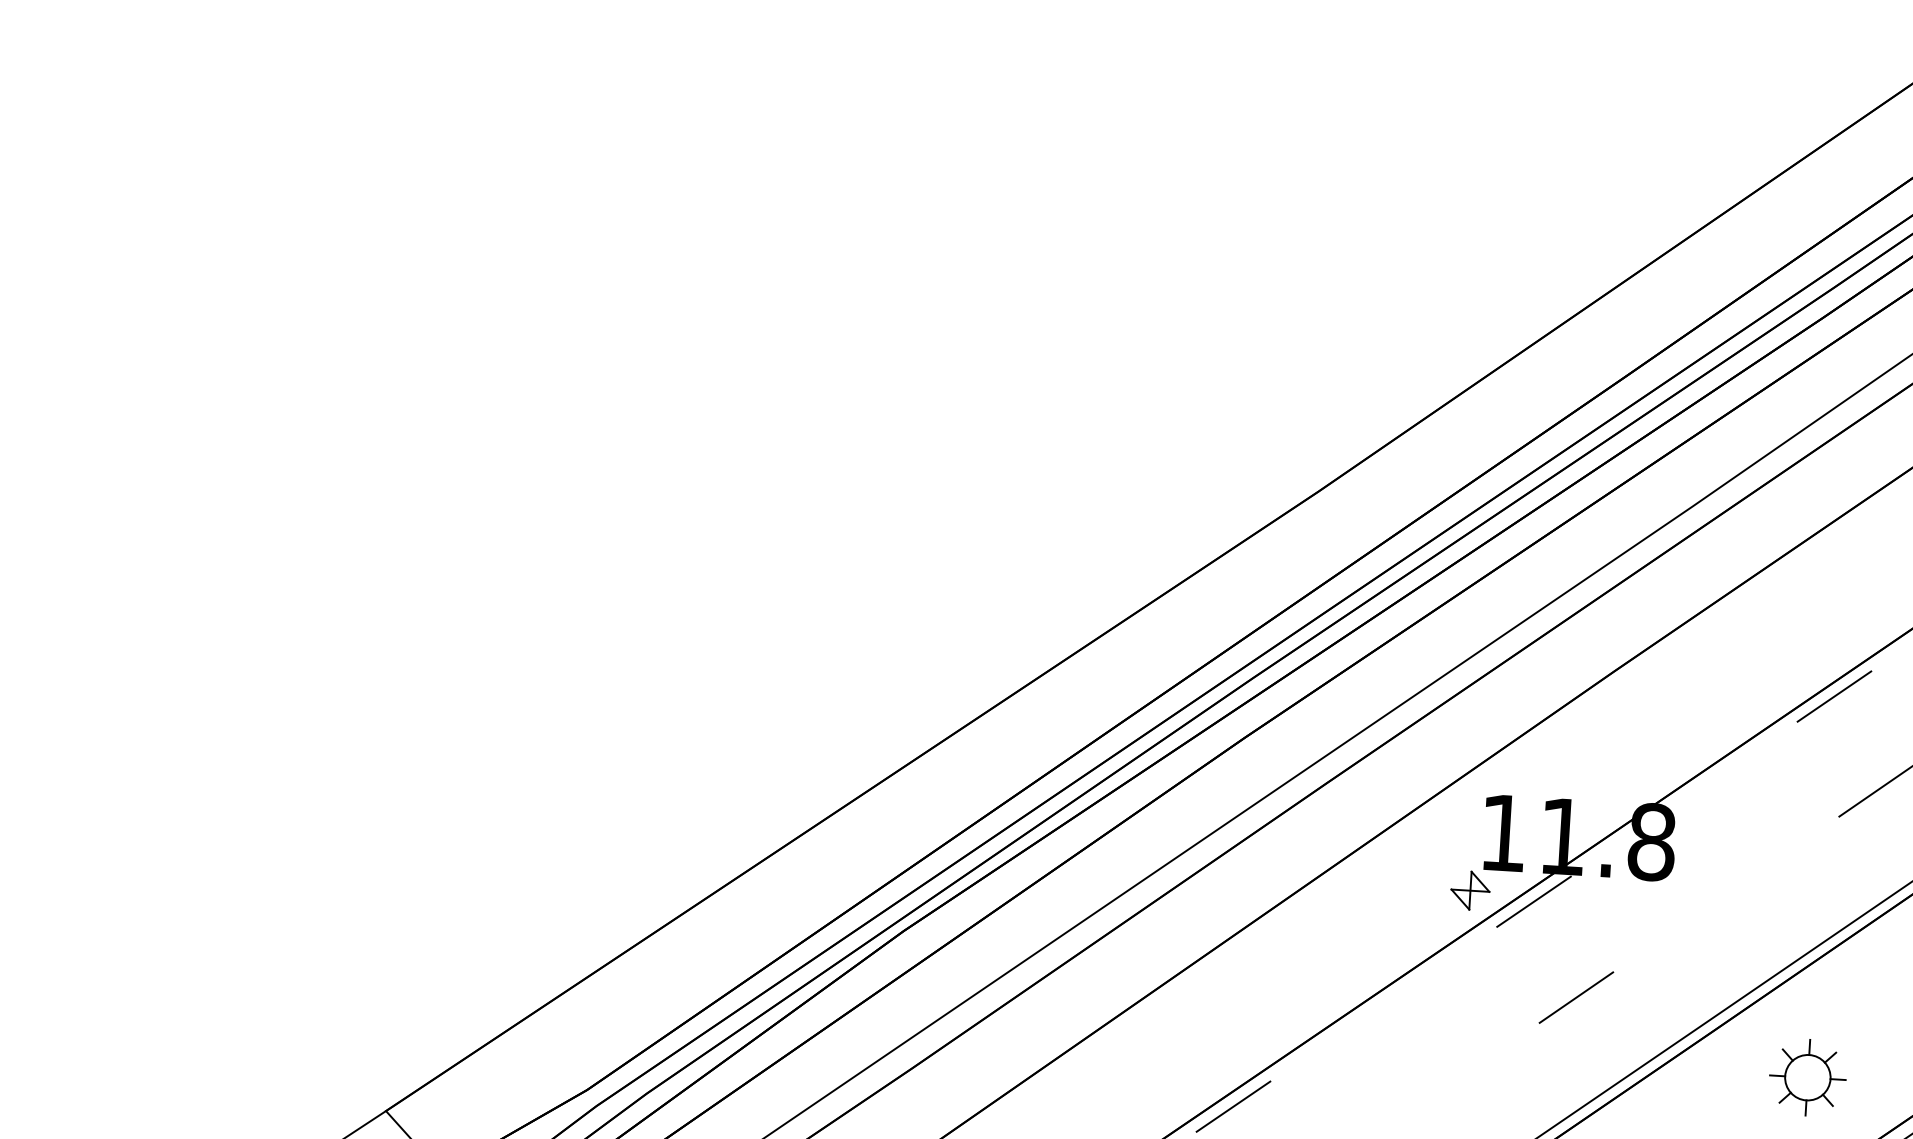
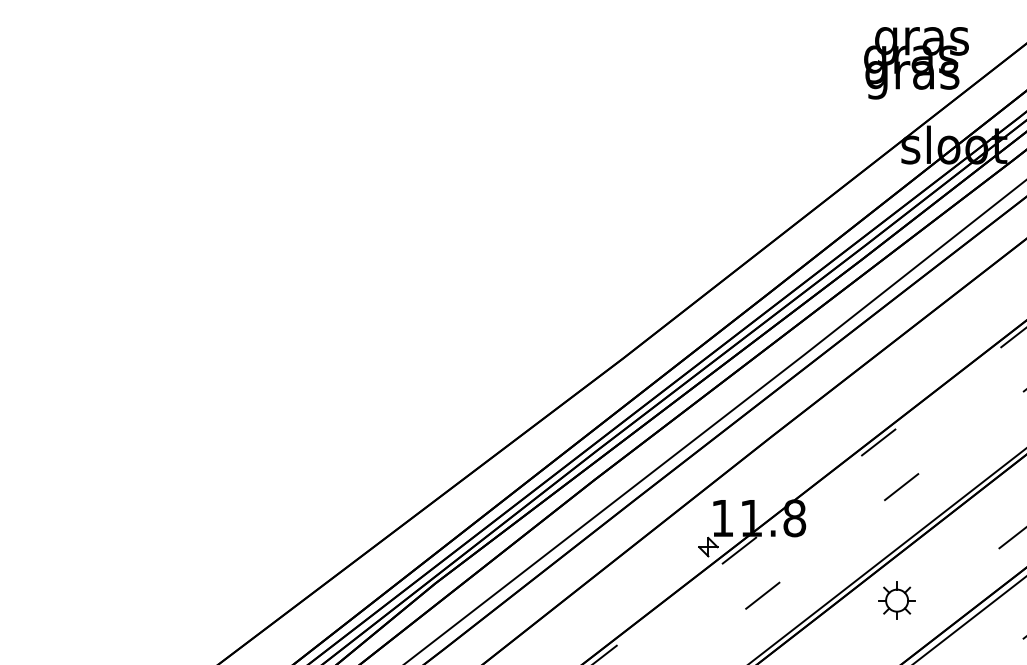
part: (1806, 1077) -> (896, 600), moved

